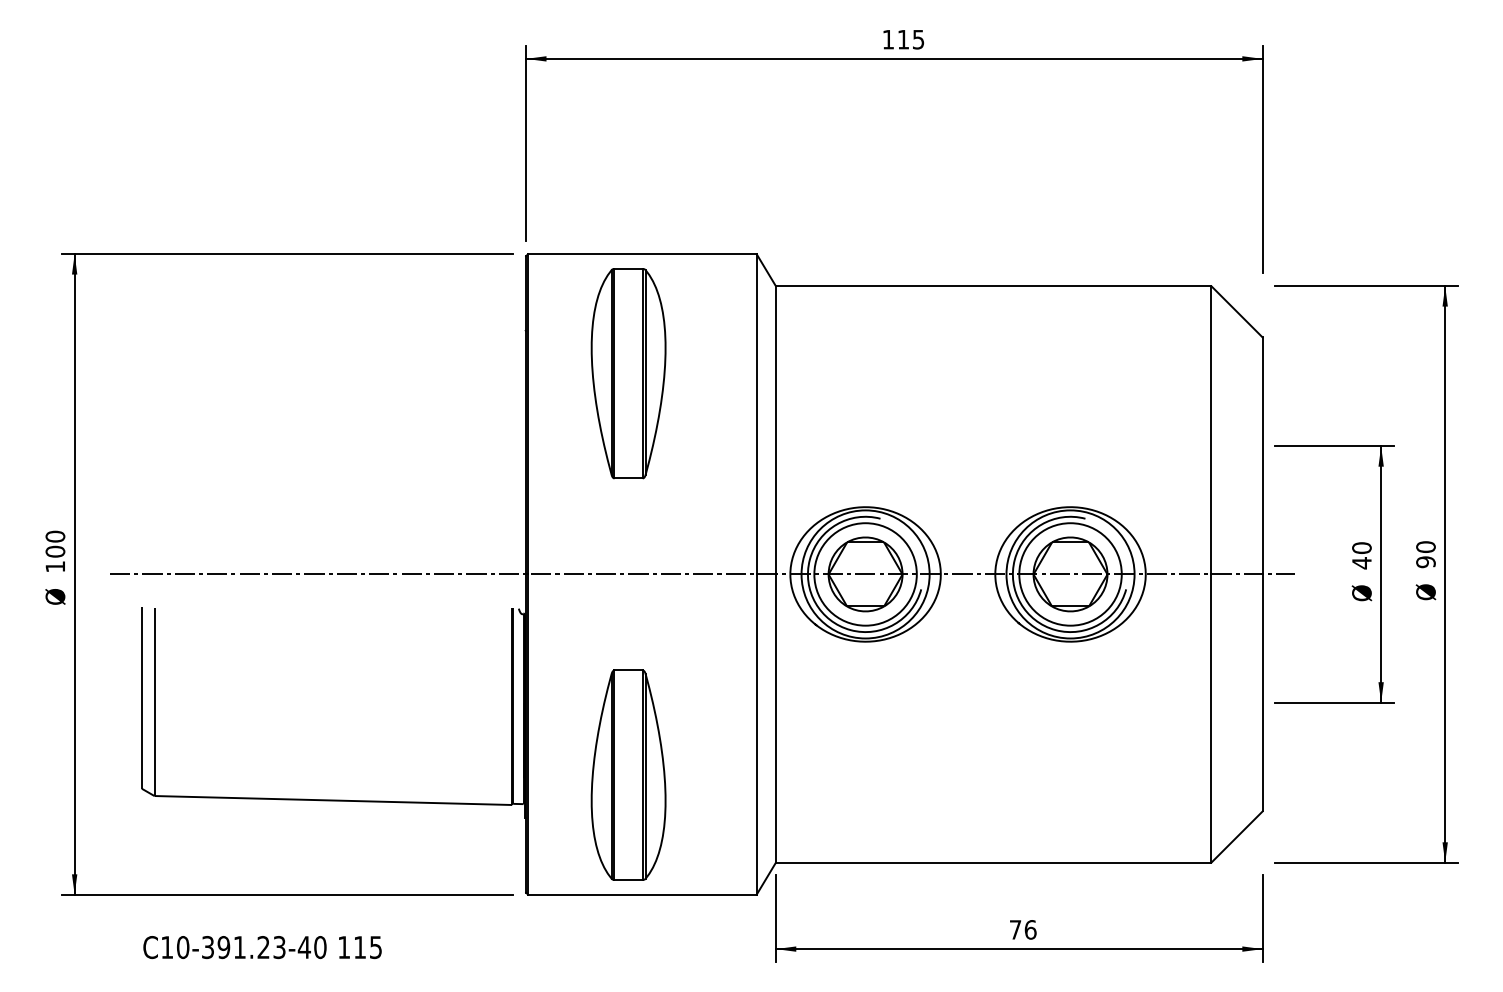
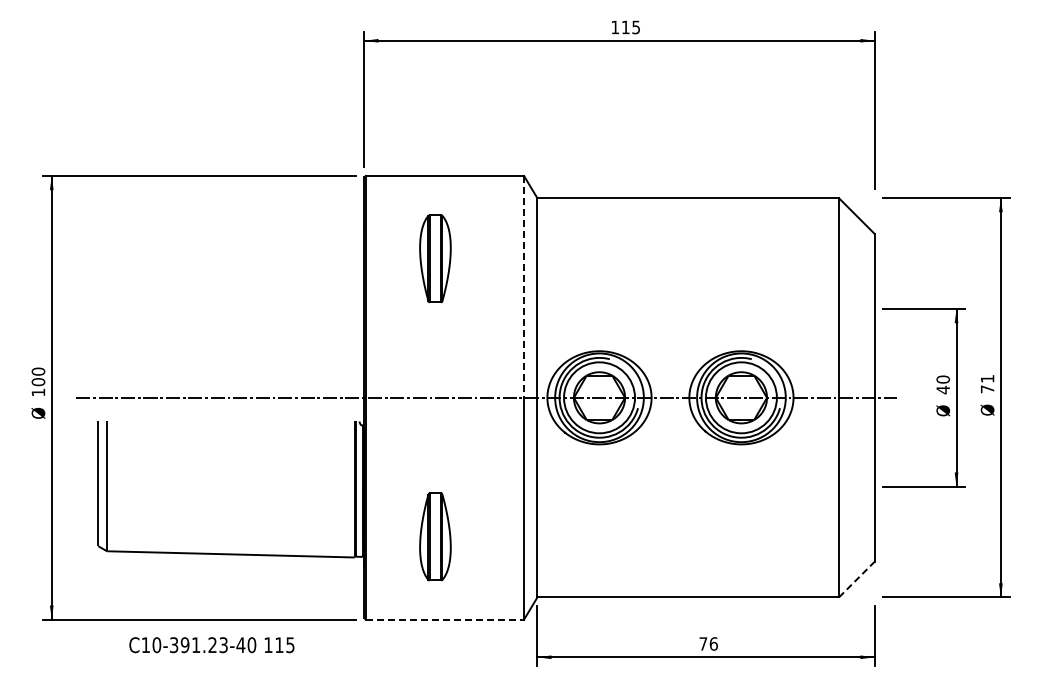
part: (628, 373) -> (435, 258), size x0.6
line: (757, 413) -> (524, 286), solid -> dashed
text: (1425, 553) -> (987, 383), 90 -> 71
part: (628, 774) -> (435, 536), size x0.6
line: (1238, 836) -> (857, 579), solid -> dashed
line: (643, 894) -> (445, 619), solid -> dashed
text: (261, 947) -> (211, 645), moved

